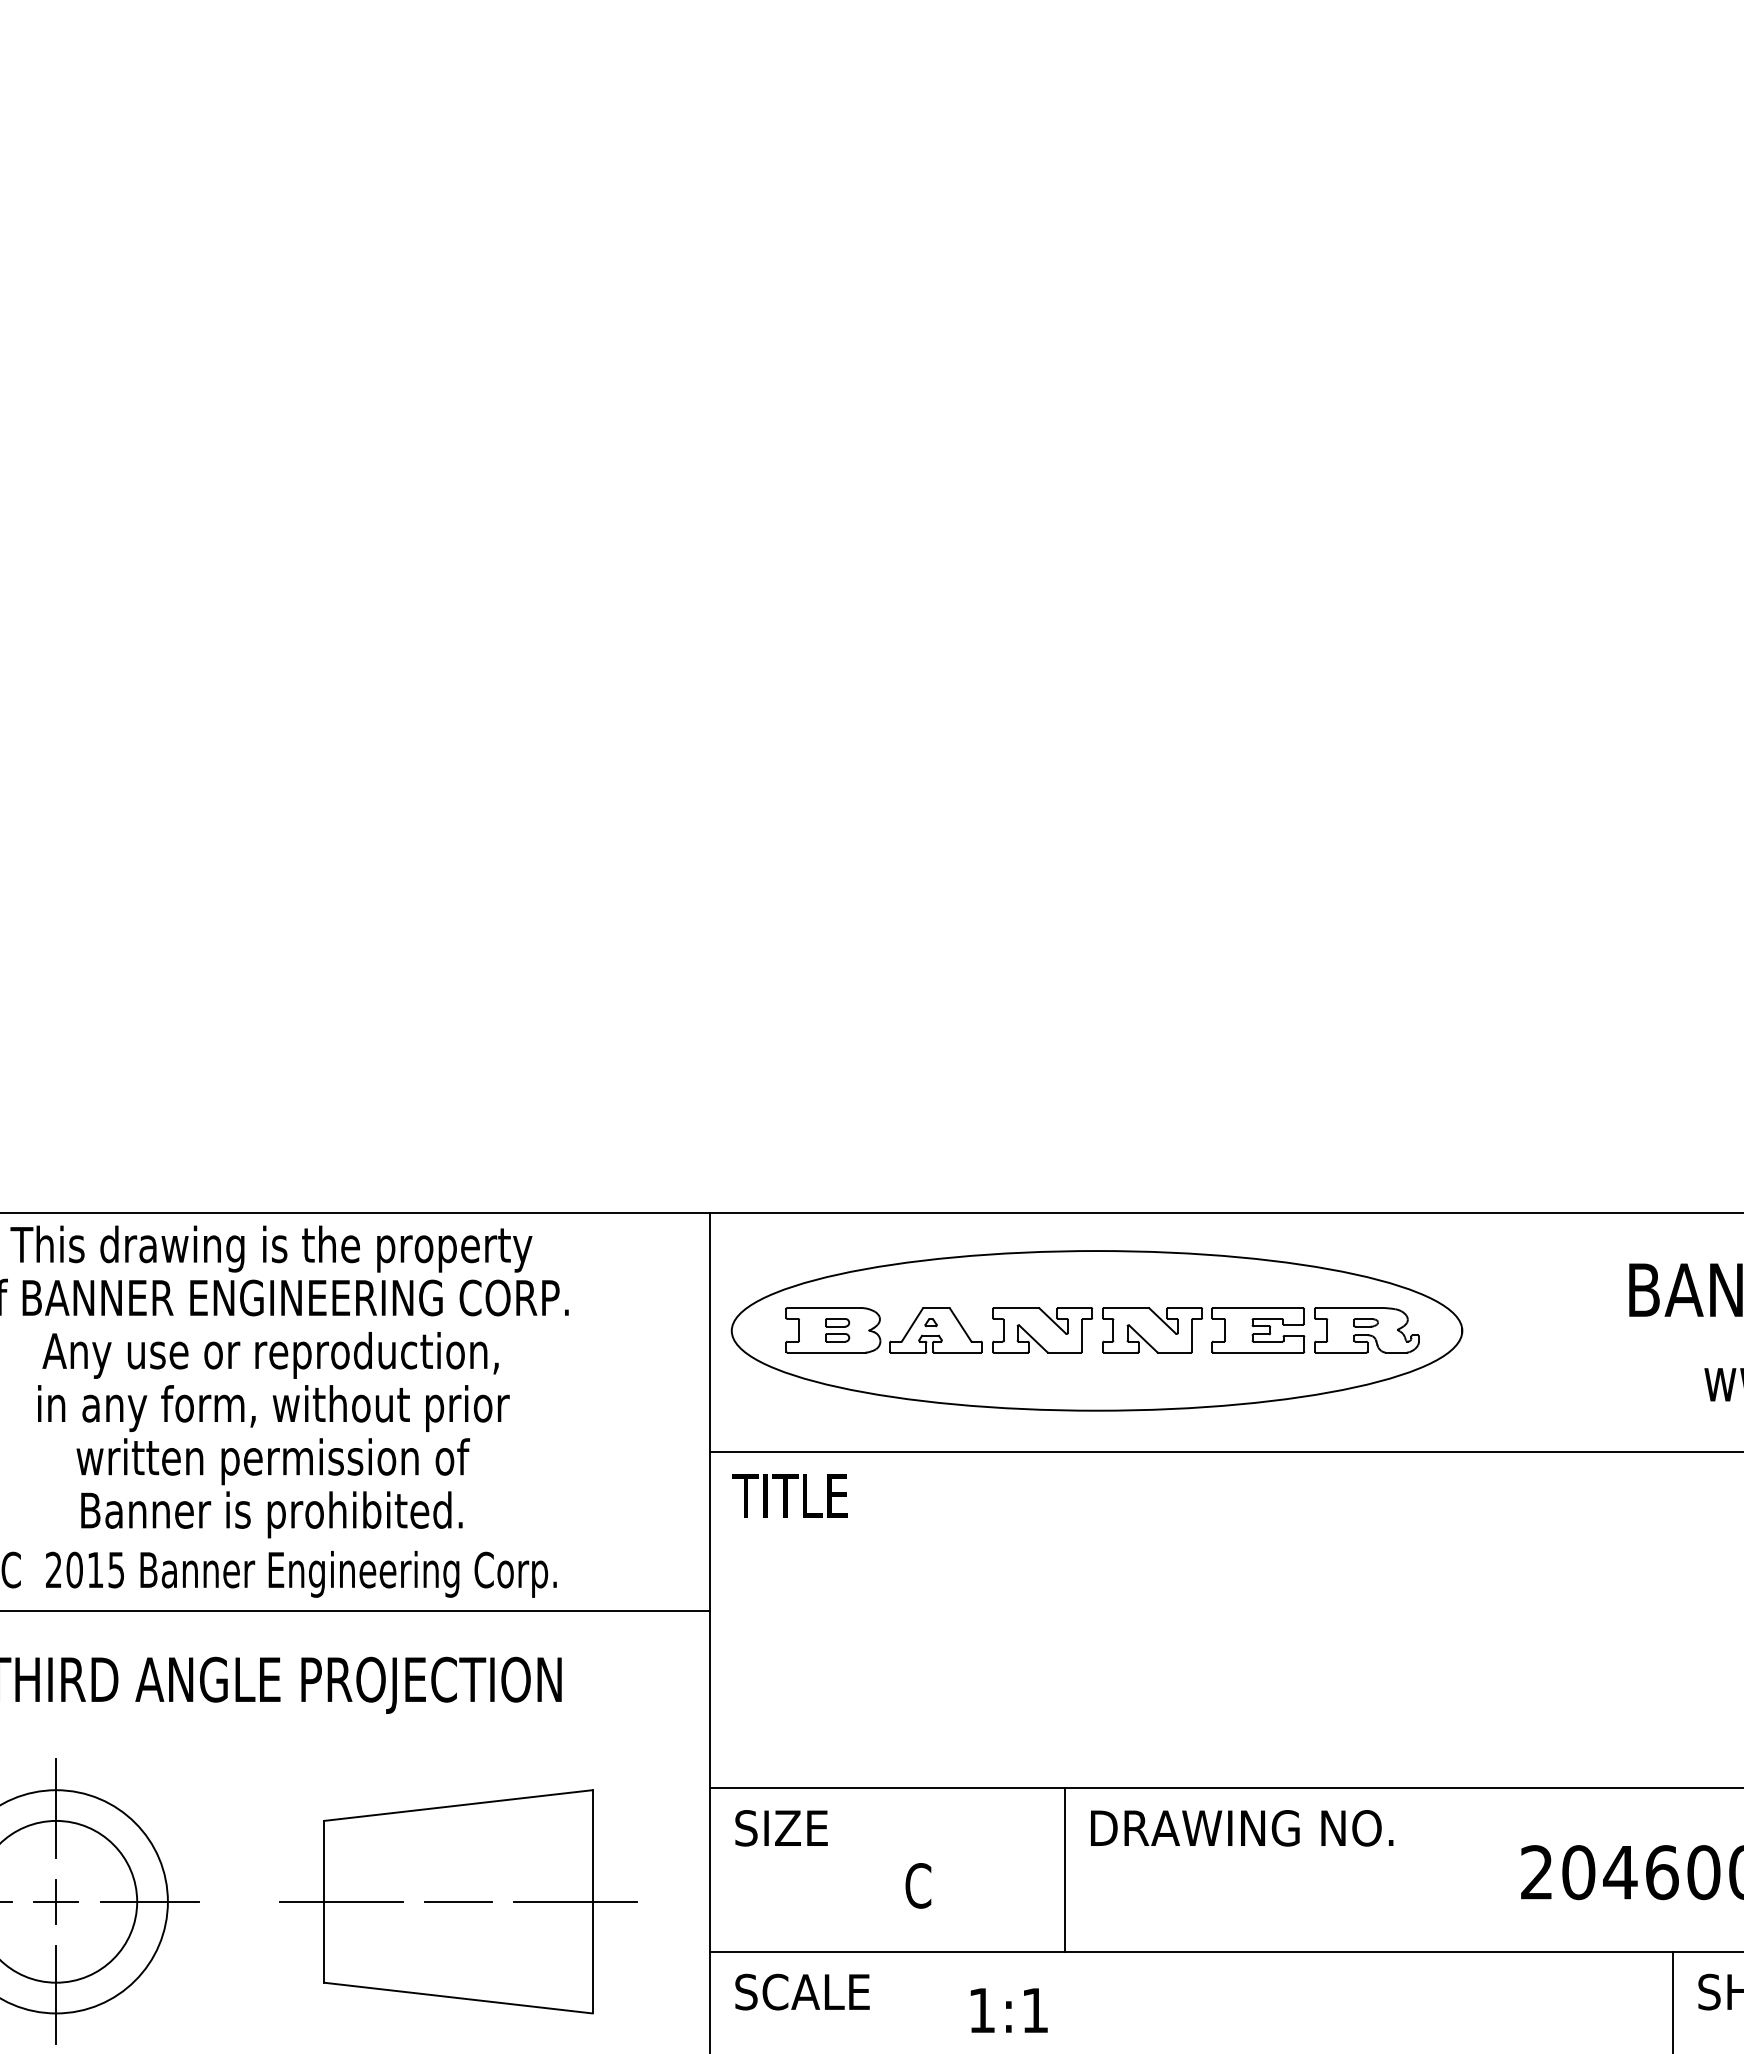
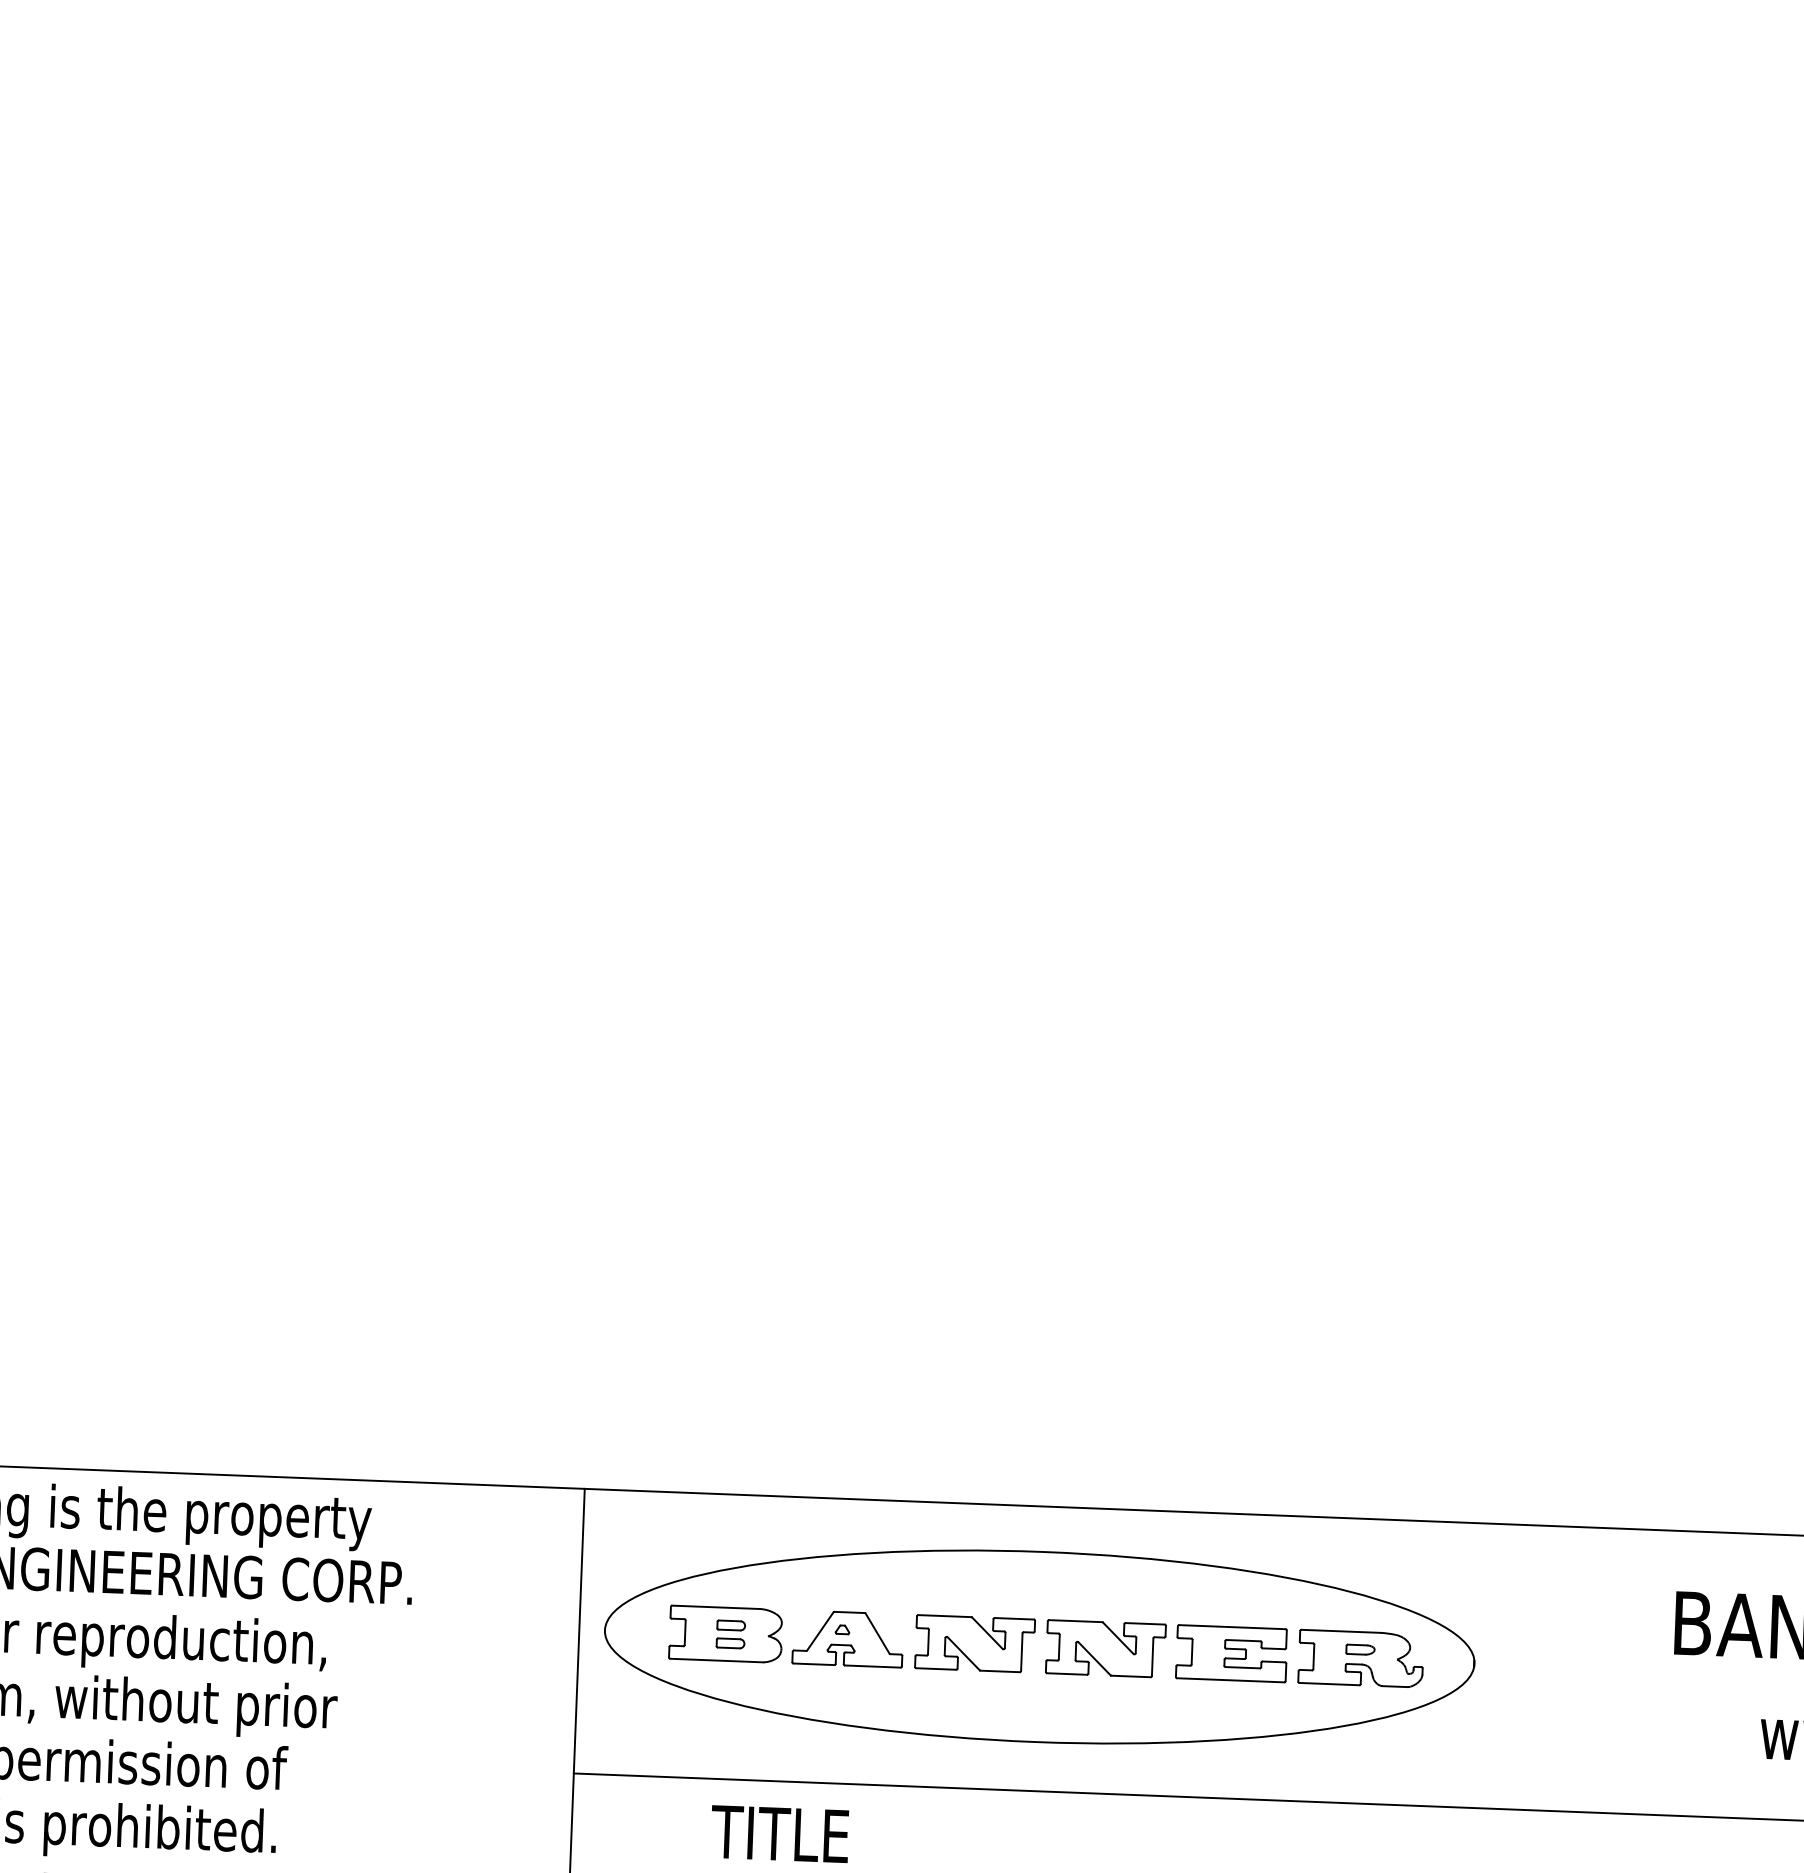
text: (789, 1495) -> (779, 1833), moved

